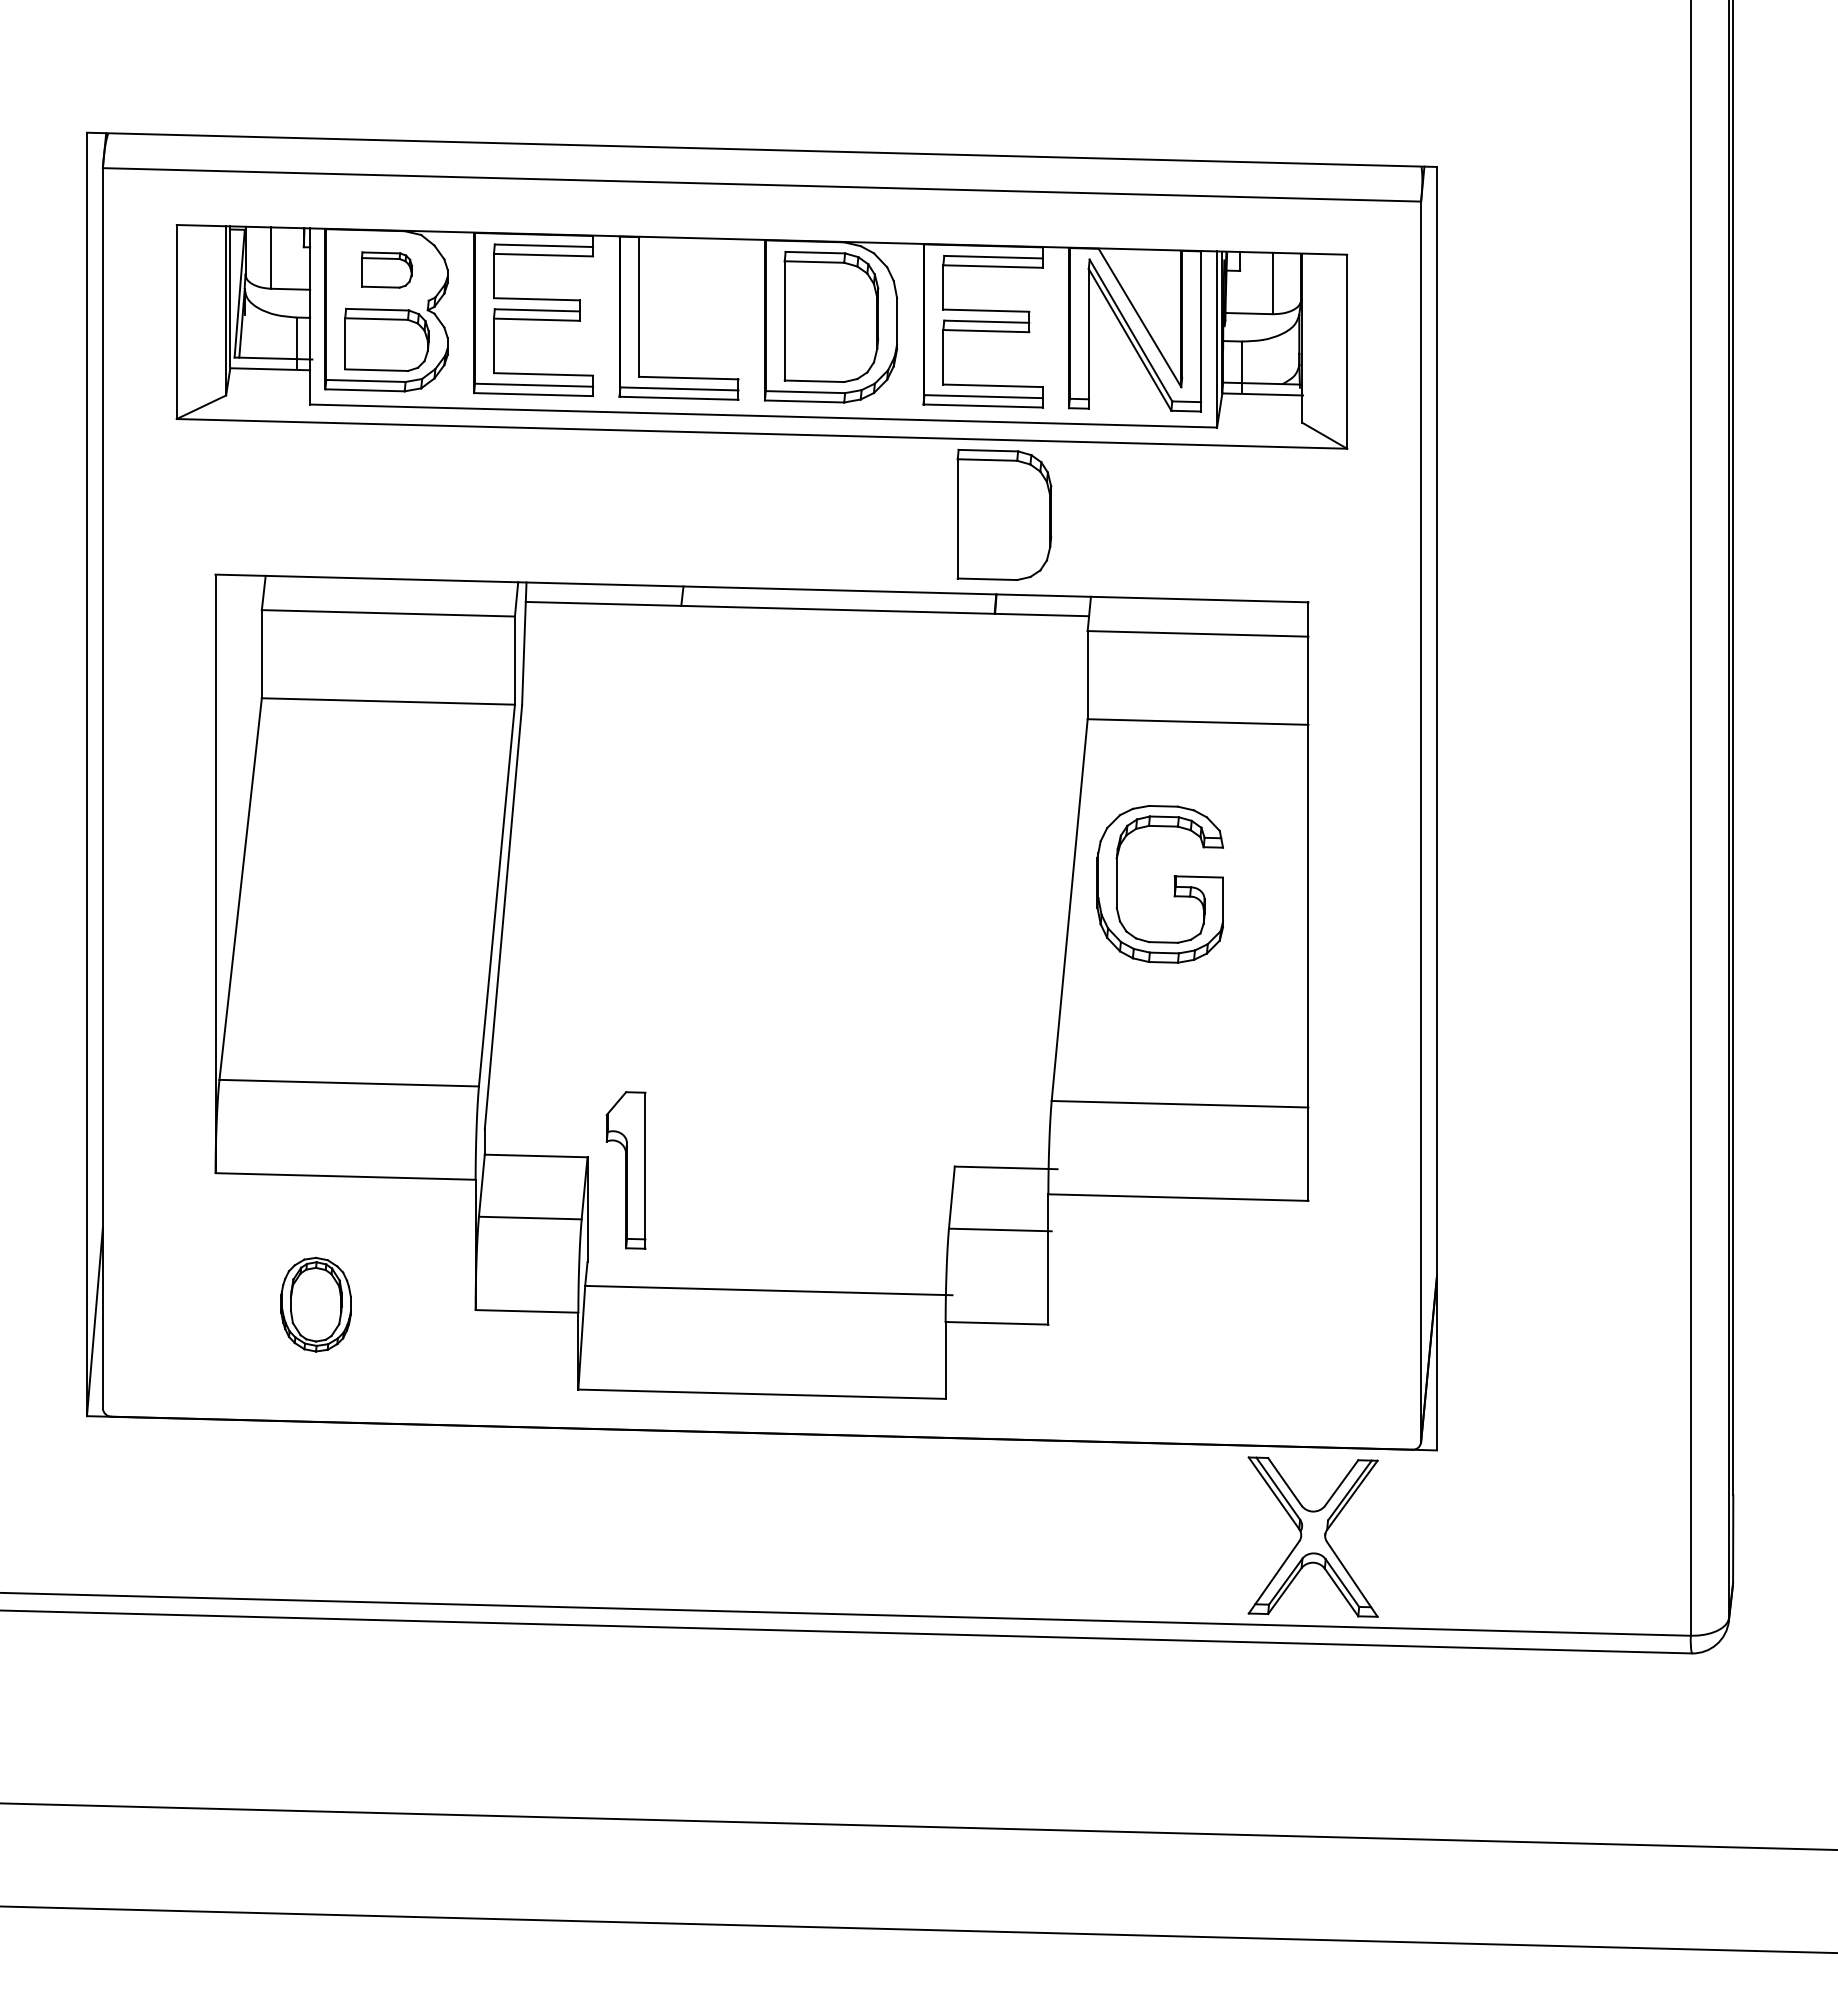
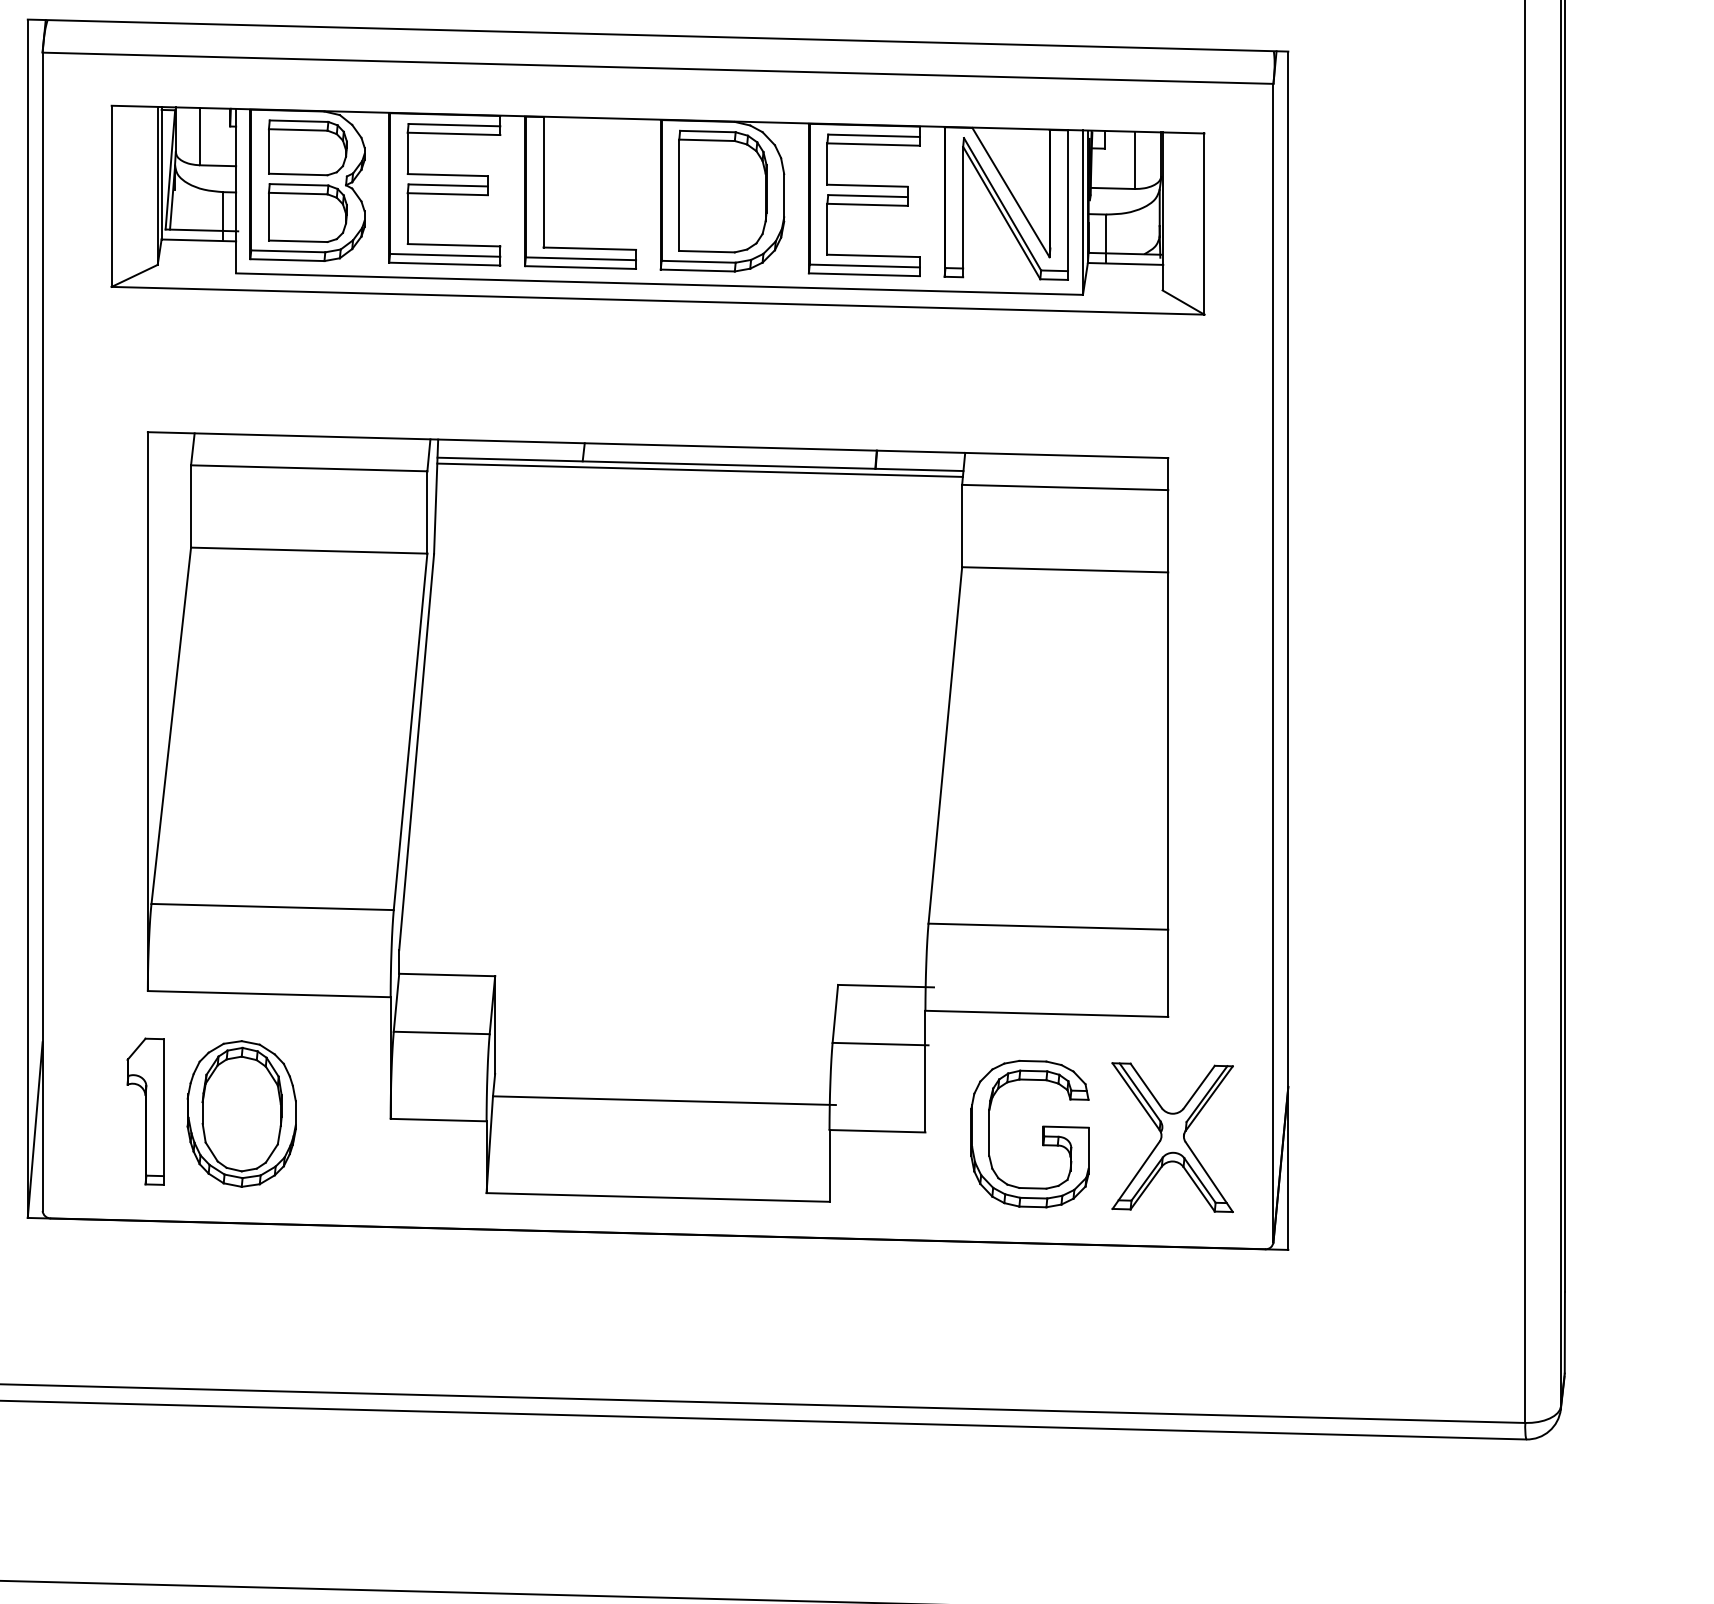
part: (386, 269) -> (307, 147), size x1.67
part: (1004, 514) -> (884, 376), removed
line: (806, 615) -> (699, 470), added
part: (1174, 884) -> (1043, 1134), moved
part: (625, 1170) -> (144, 1111), moved
part: (315, 1304) -> (241, 1113), size x1.67
part: (1312, 1536) -> (1172, 1137), moved

